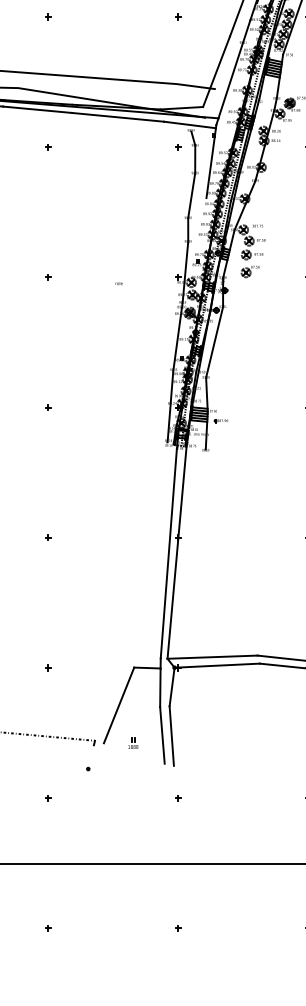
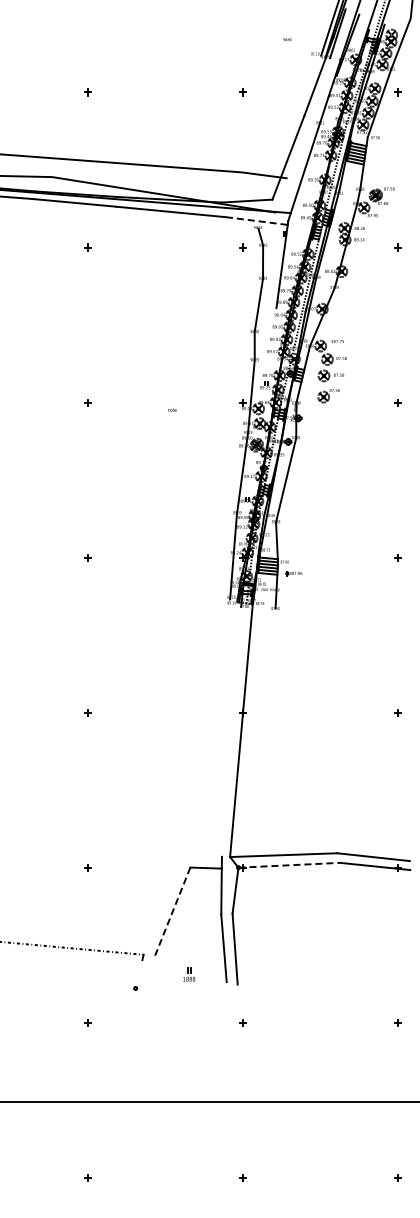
line: (190, 125) -> (257, 221), solid -> dashed
line: (168, 553) -> (231, 731), removed
line: (217, 665) -> (289, 865), solid -> dashed
line: (119, 705) -> (172, 912), solid -> dashed
part: (133, 743) -> (189, 974), moved

